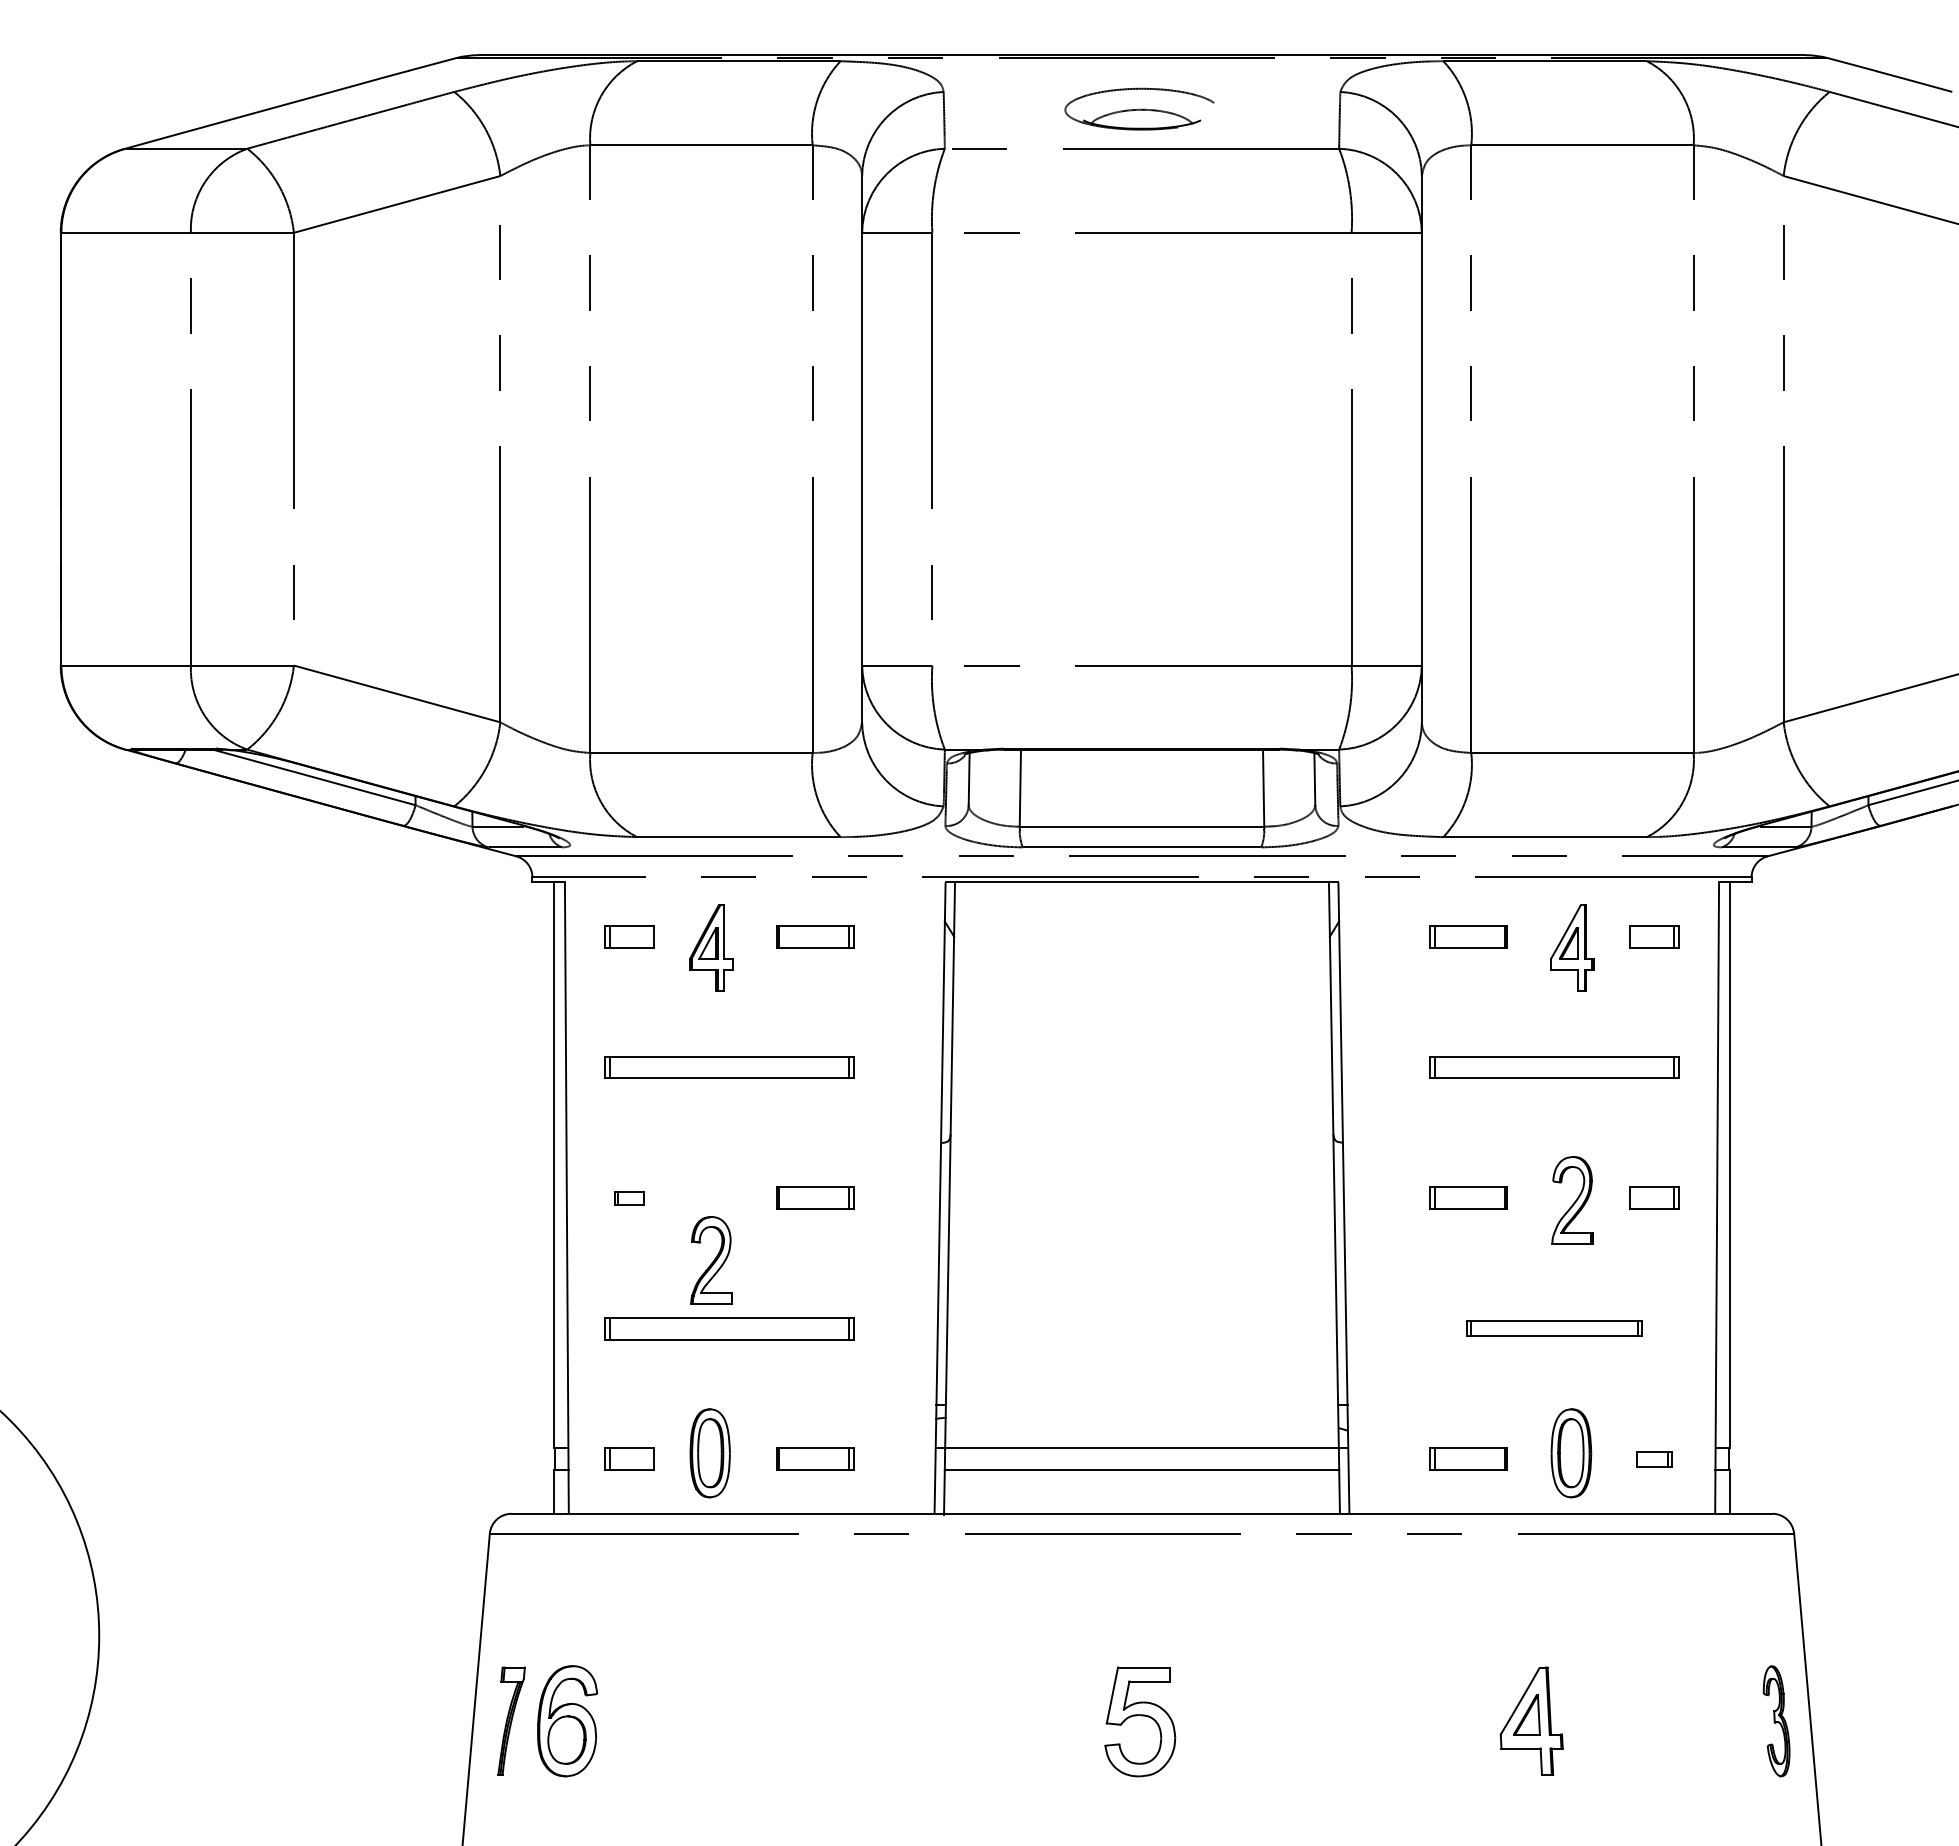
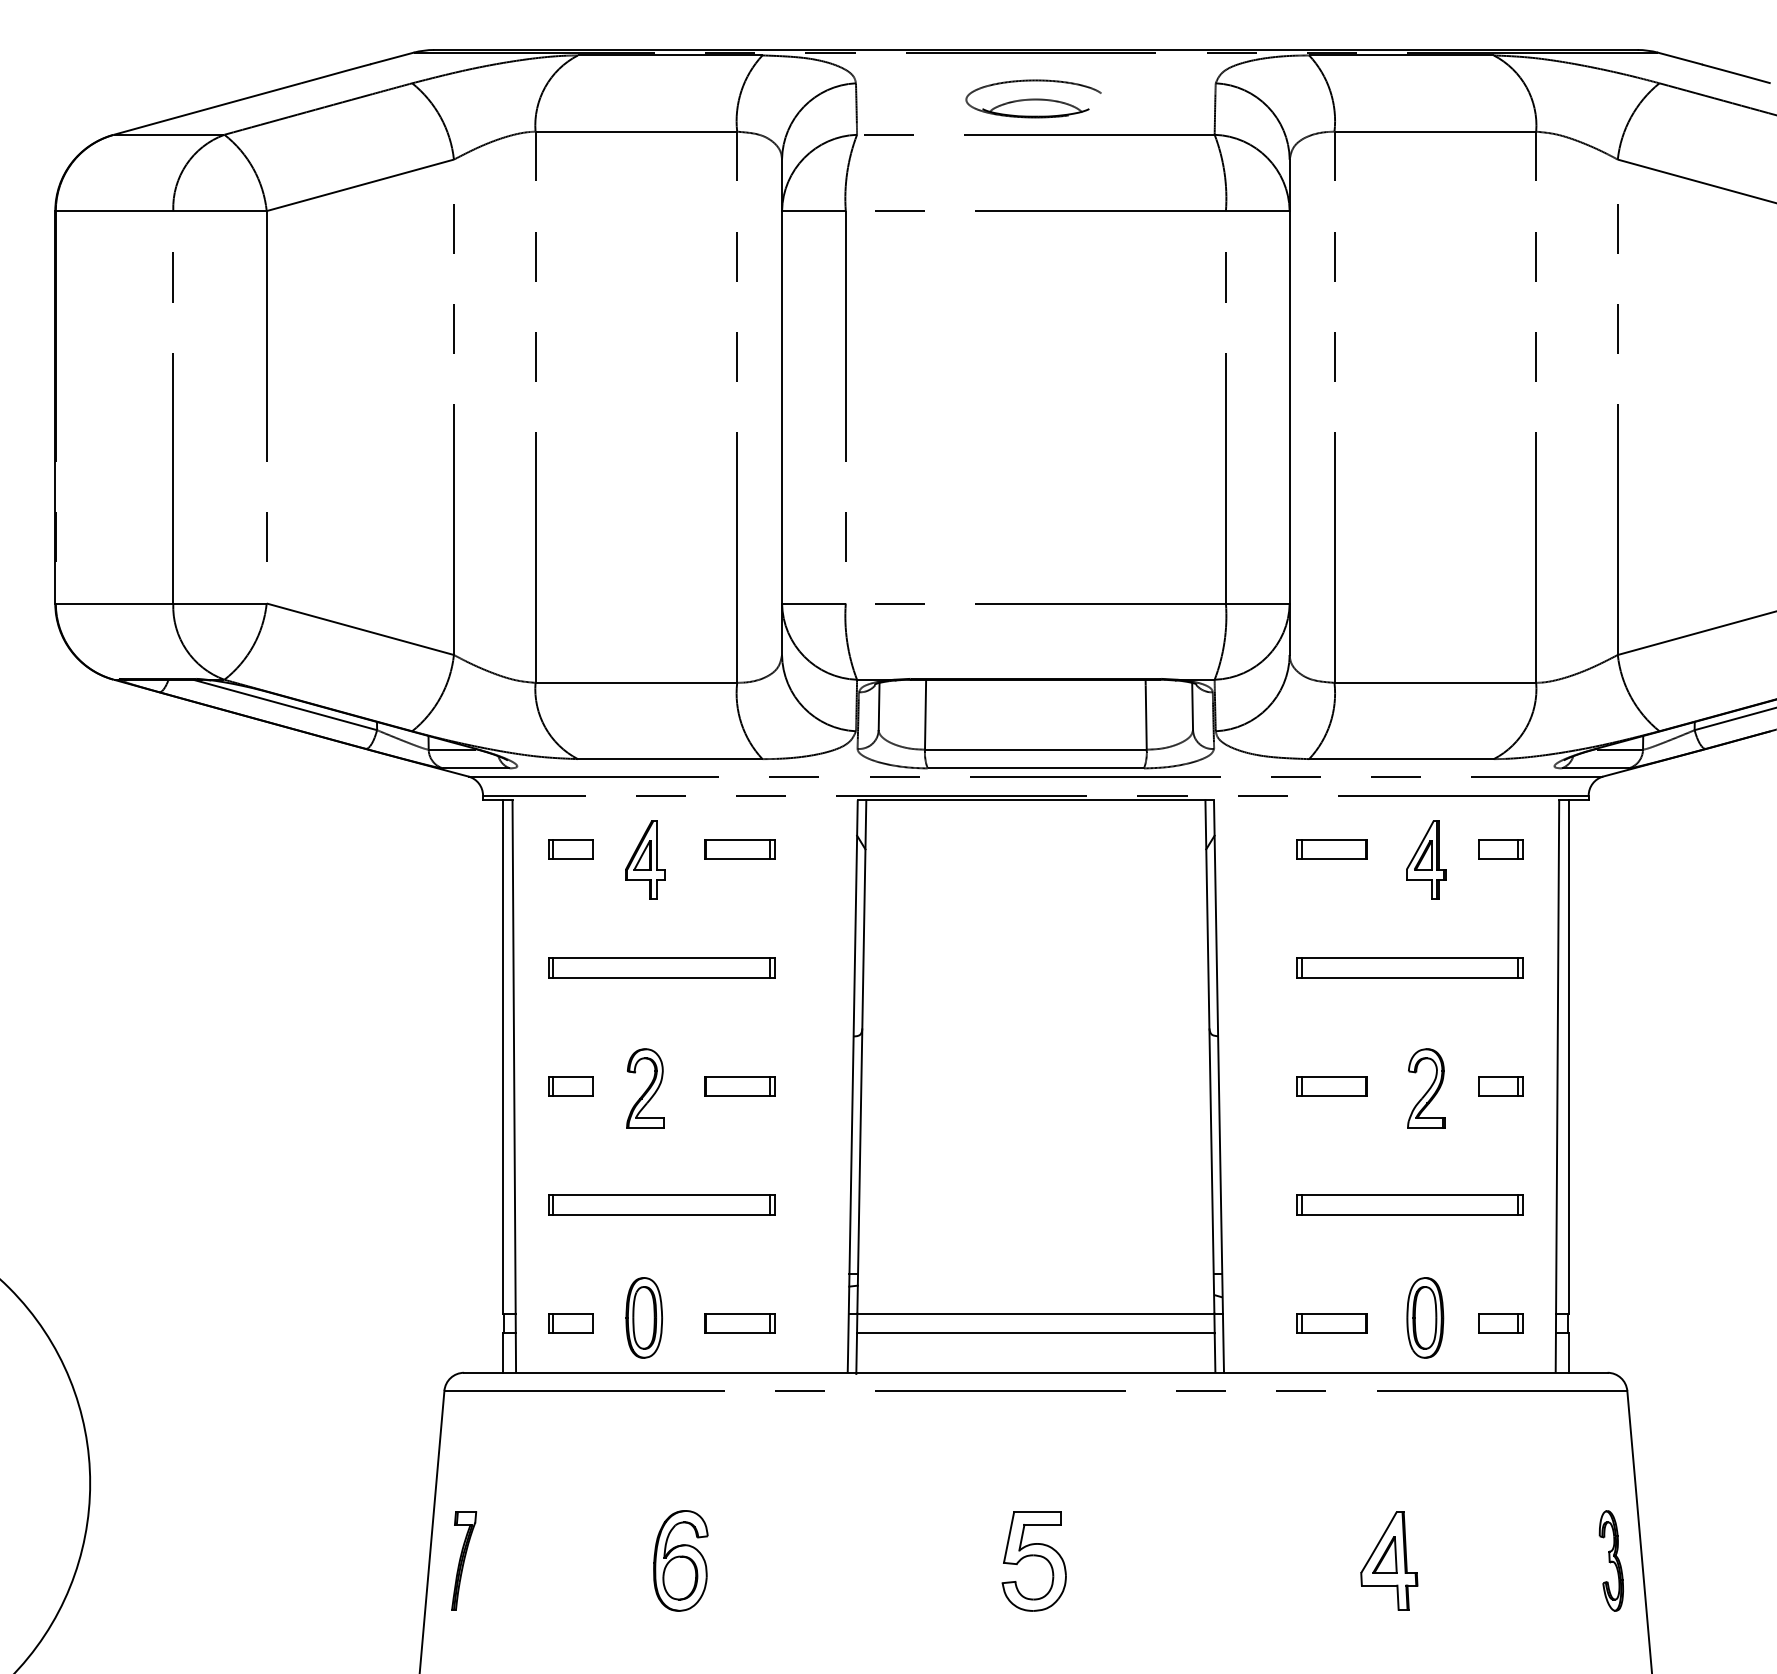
part: (629, 1197) -> (571, 1085), size x1.67
part: (711, 1260) -> (645, 1088), moved
part: (1554, 1328) -> (1409, 1204), size x1.43
part: (1654, 1458) -> (1500, 1322), size x1.43
part: (567, 1721) -> (680, 1561), moved

